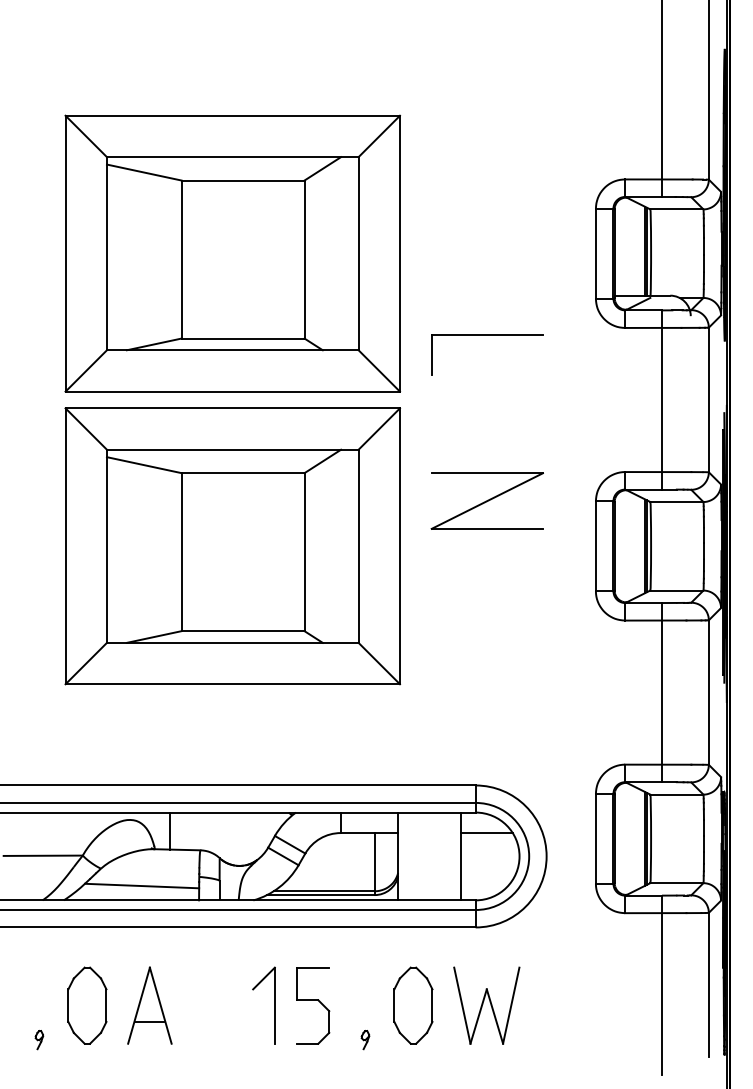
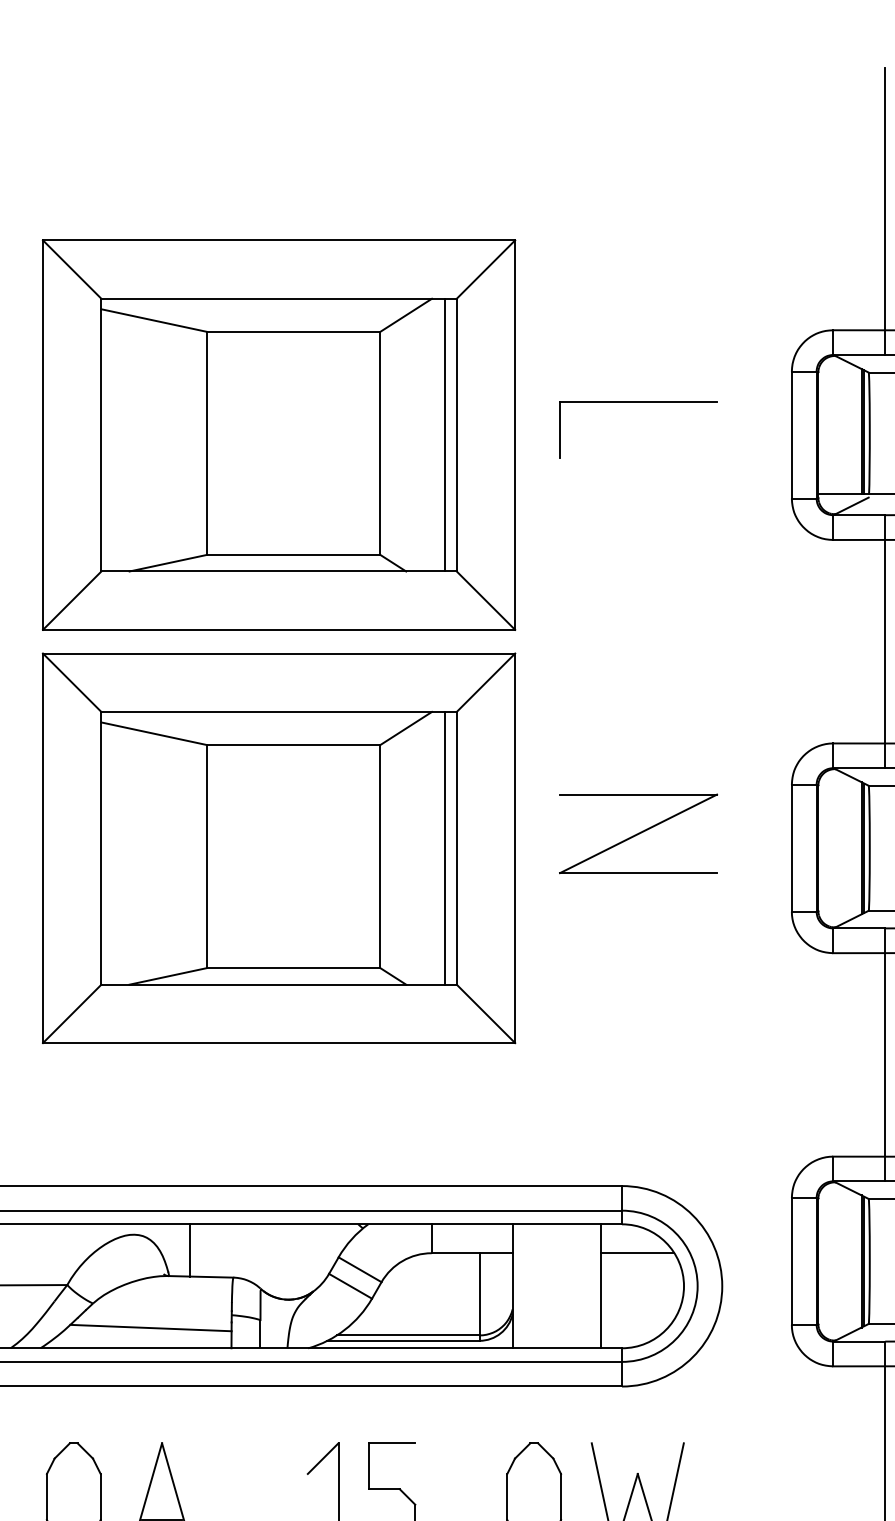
line: (350, 253) -> (445, 434), added
part: (487, 335) -> (638, 402), moved
part: (486, 500) -> (637, 833), moved
line: (350, 545) -> (445, 847), added

